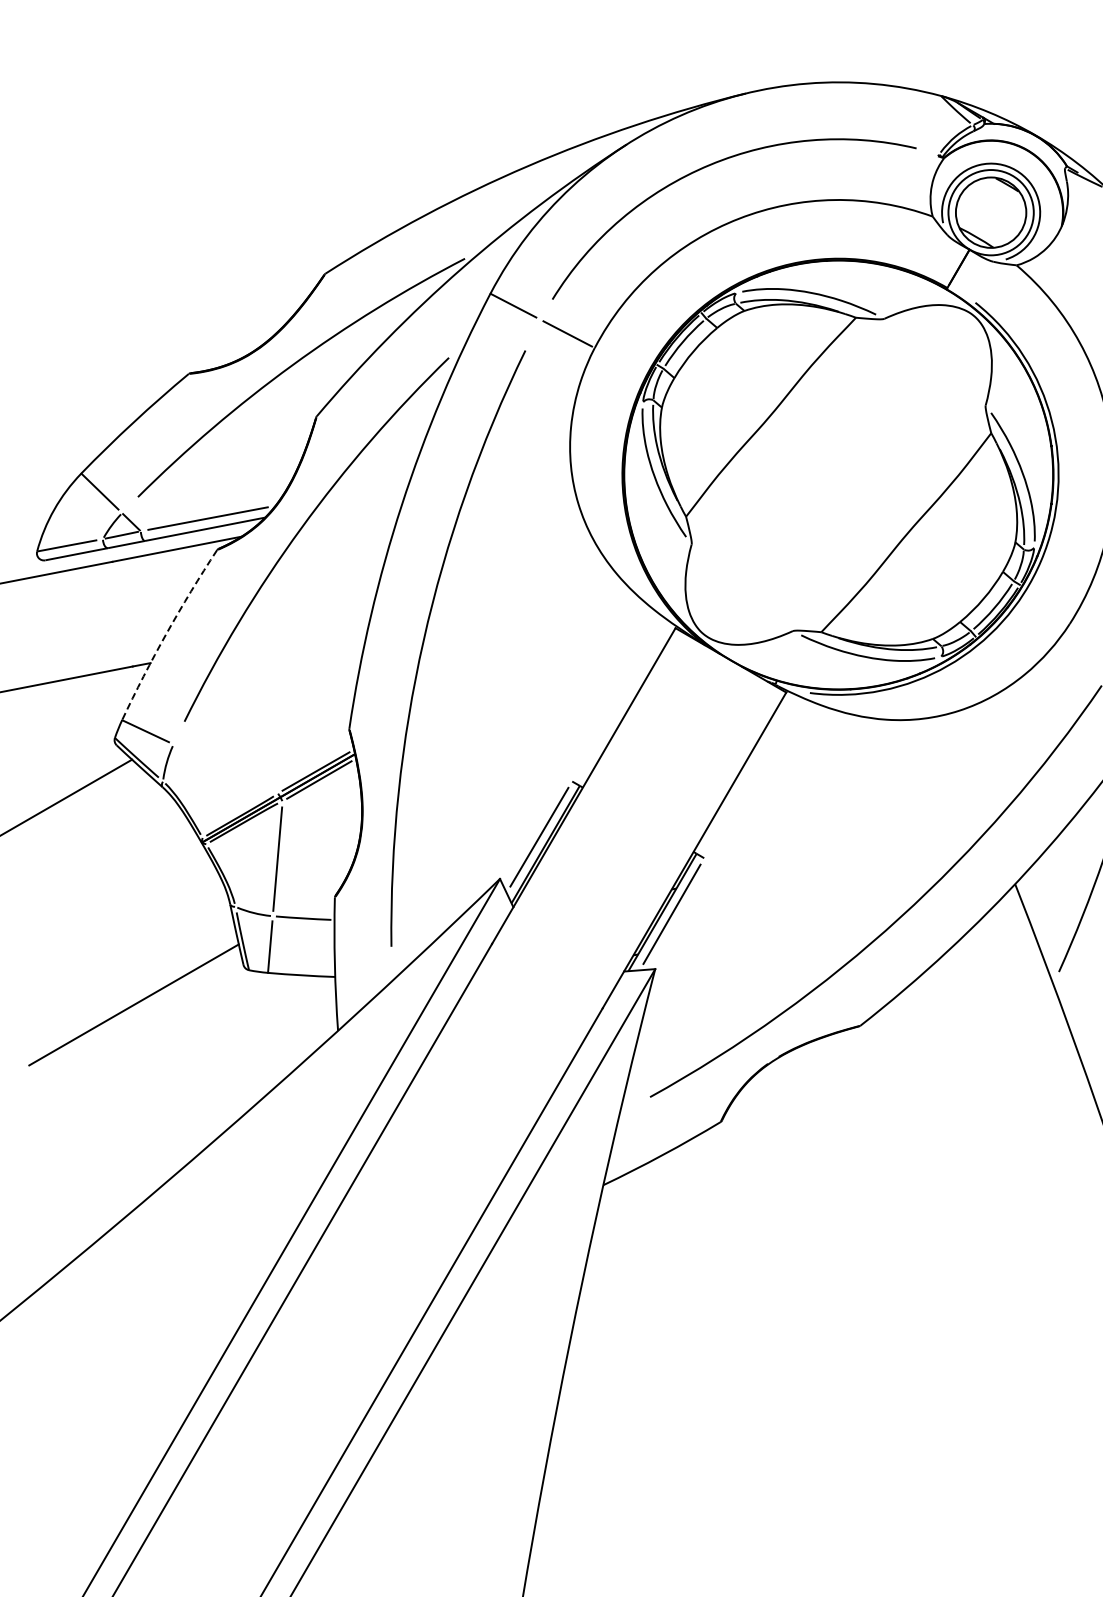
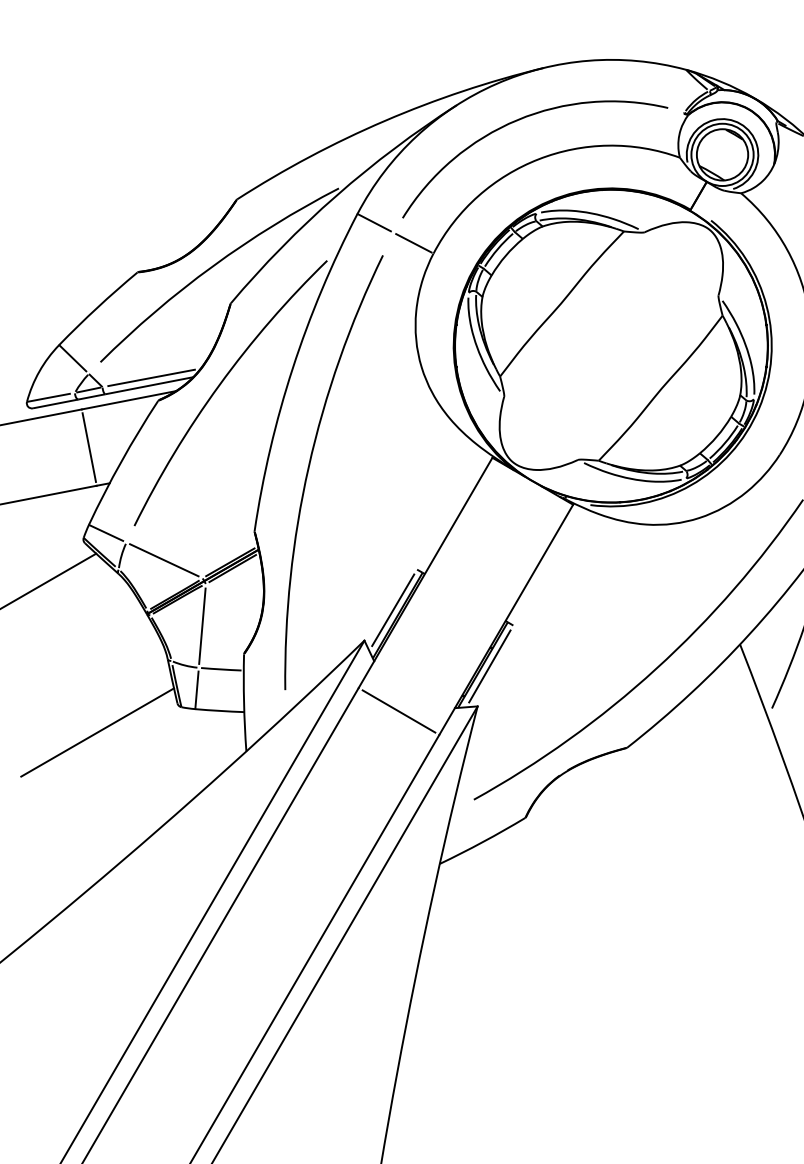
line: (122, 614) -> (89, 447), added
arc: (166, 633) -> (121, 461), dashed -> solid
line: (225, 768) -> (164, 560), added
line: (547, 976) -> (399, 711), added

